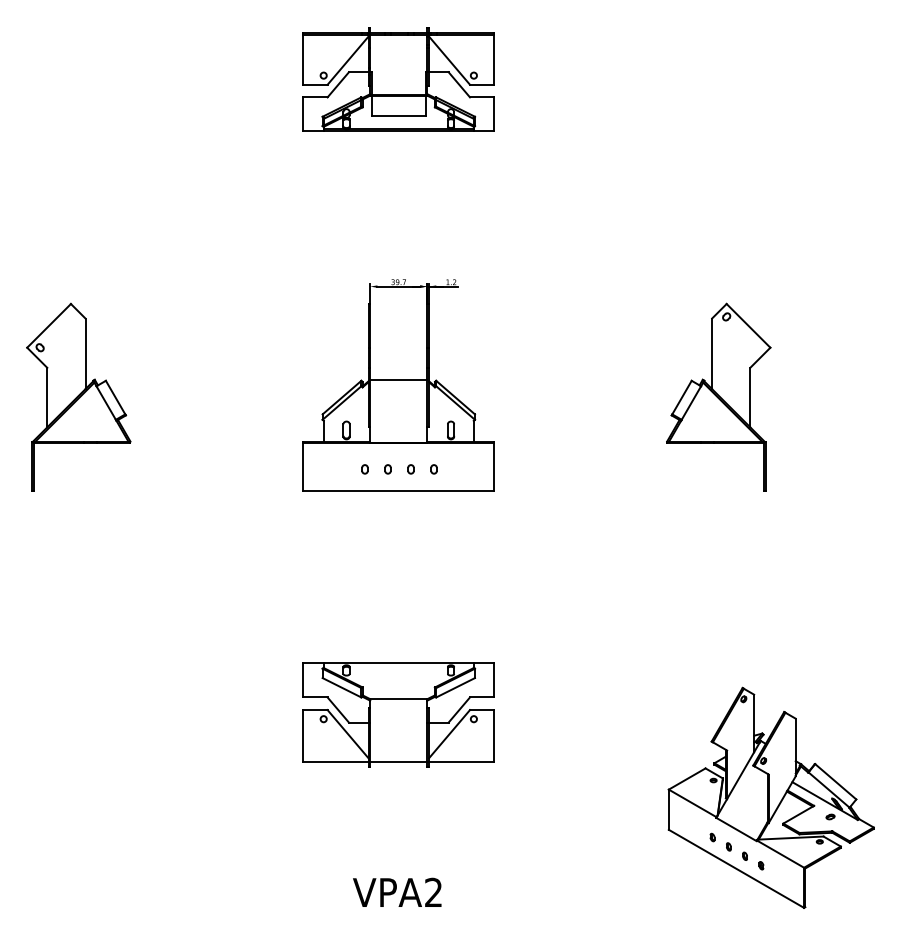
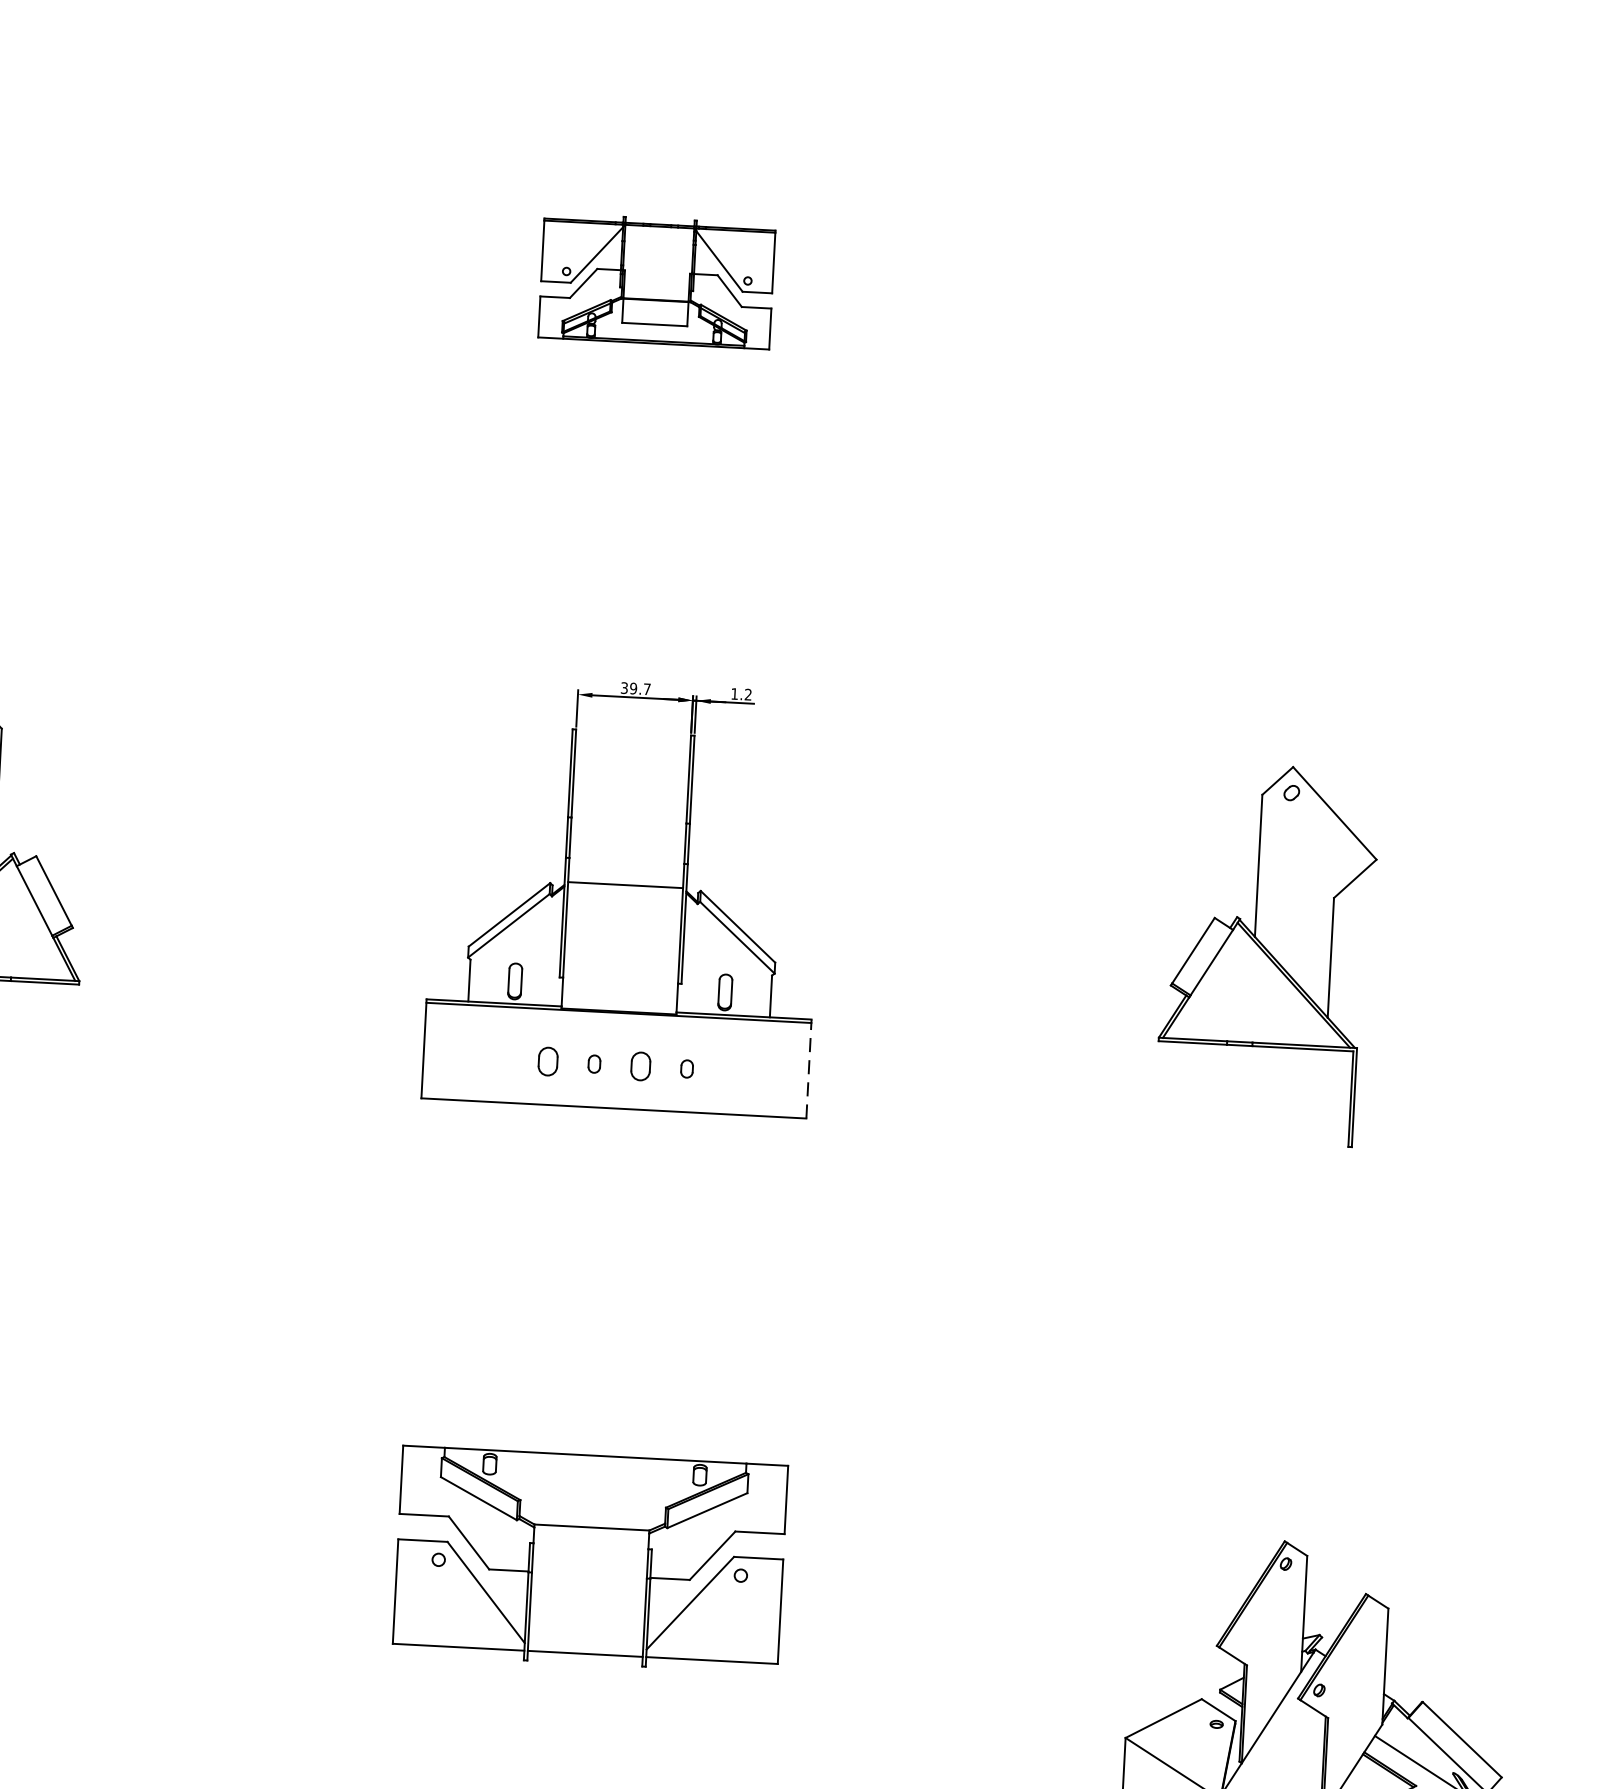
part: (398, 79) -> (656, 280), size x0.6
line: (494, 466) -> (808, 1069), solid -> dashed
part: (364, 469) -> (547, 1061), size x1.6
part: (410, 469) -> (639, 1066), size x1.6

